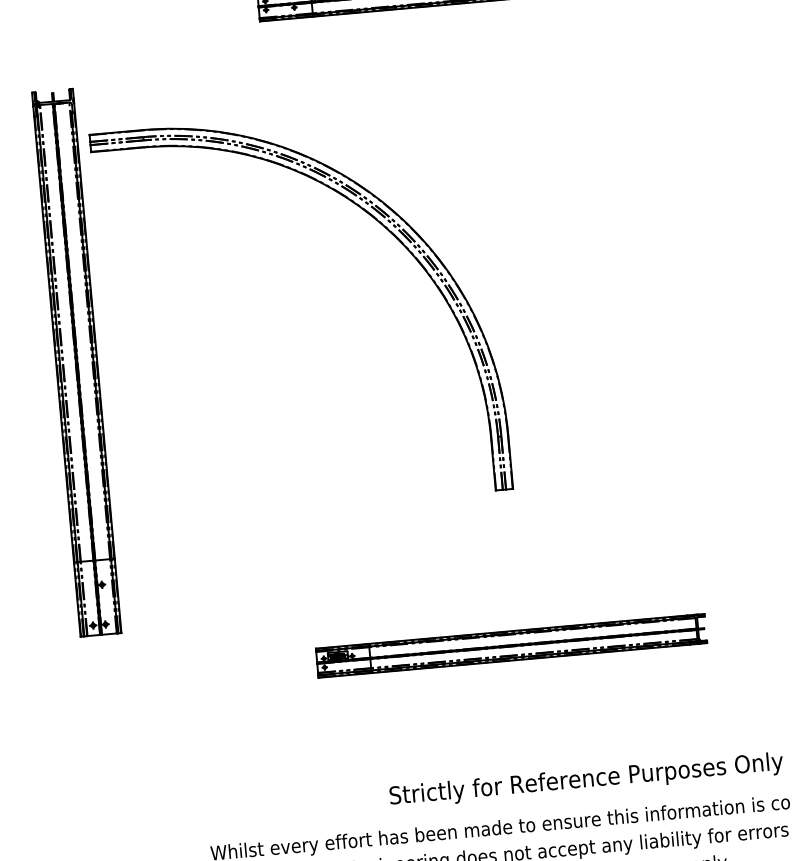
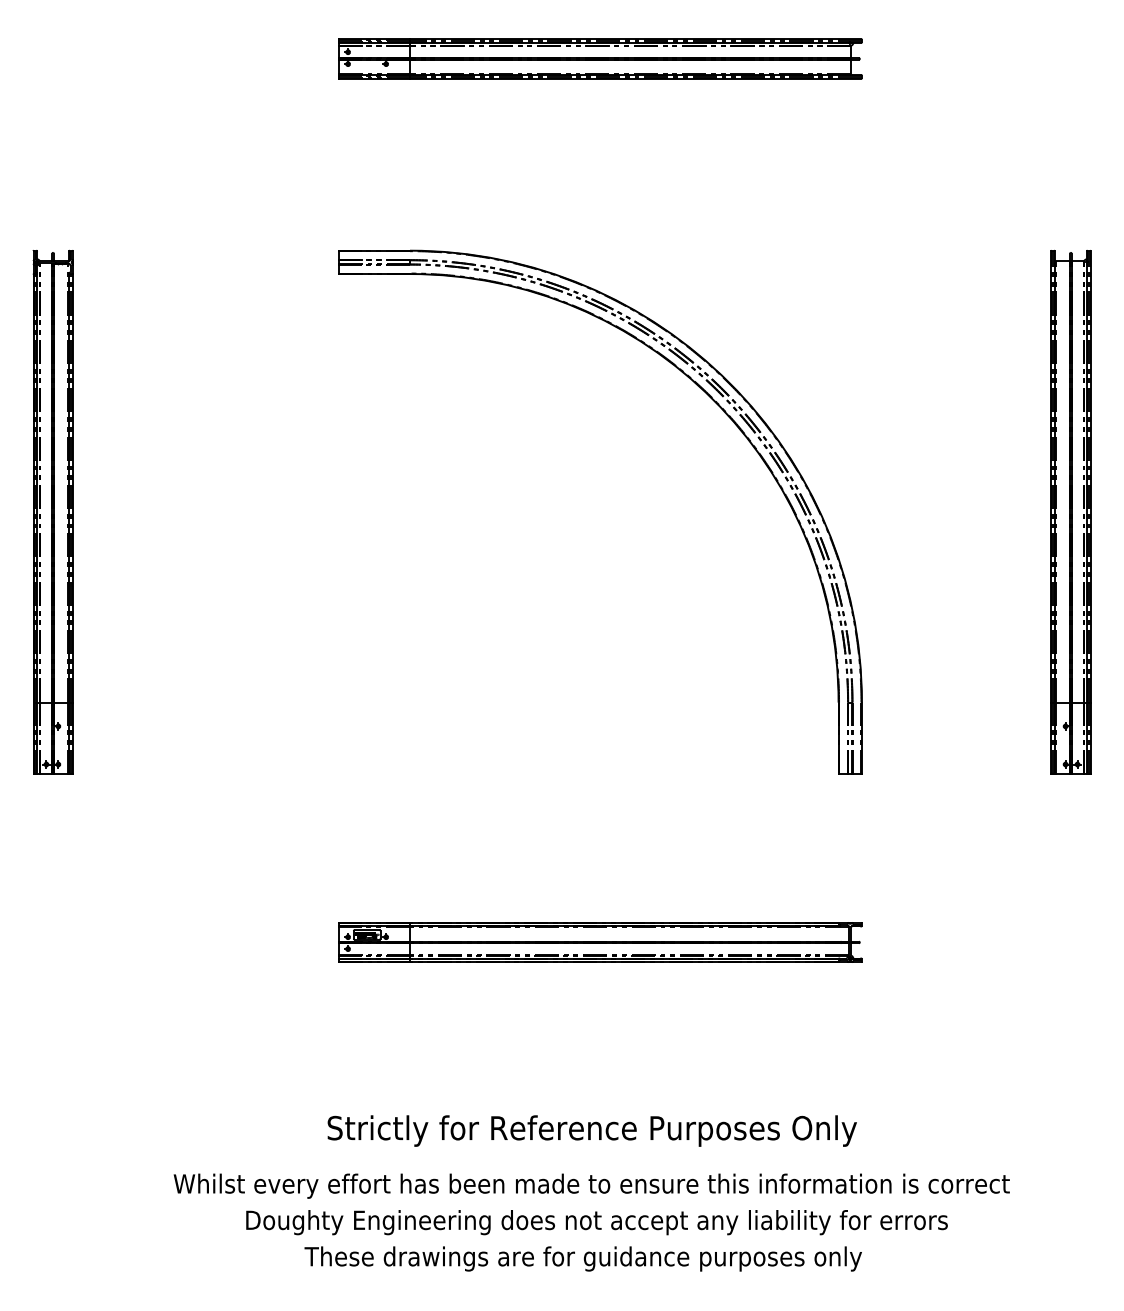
part: (376, 220) -> (711, 399), moved
part: (76, 362) -> (52, 511), size x0.71
text: (585, 780) -> (591, 1130), moved

